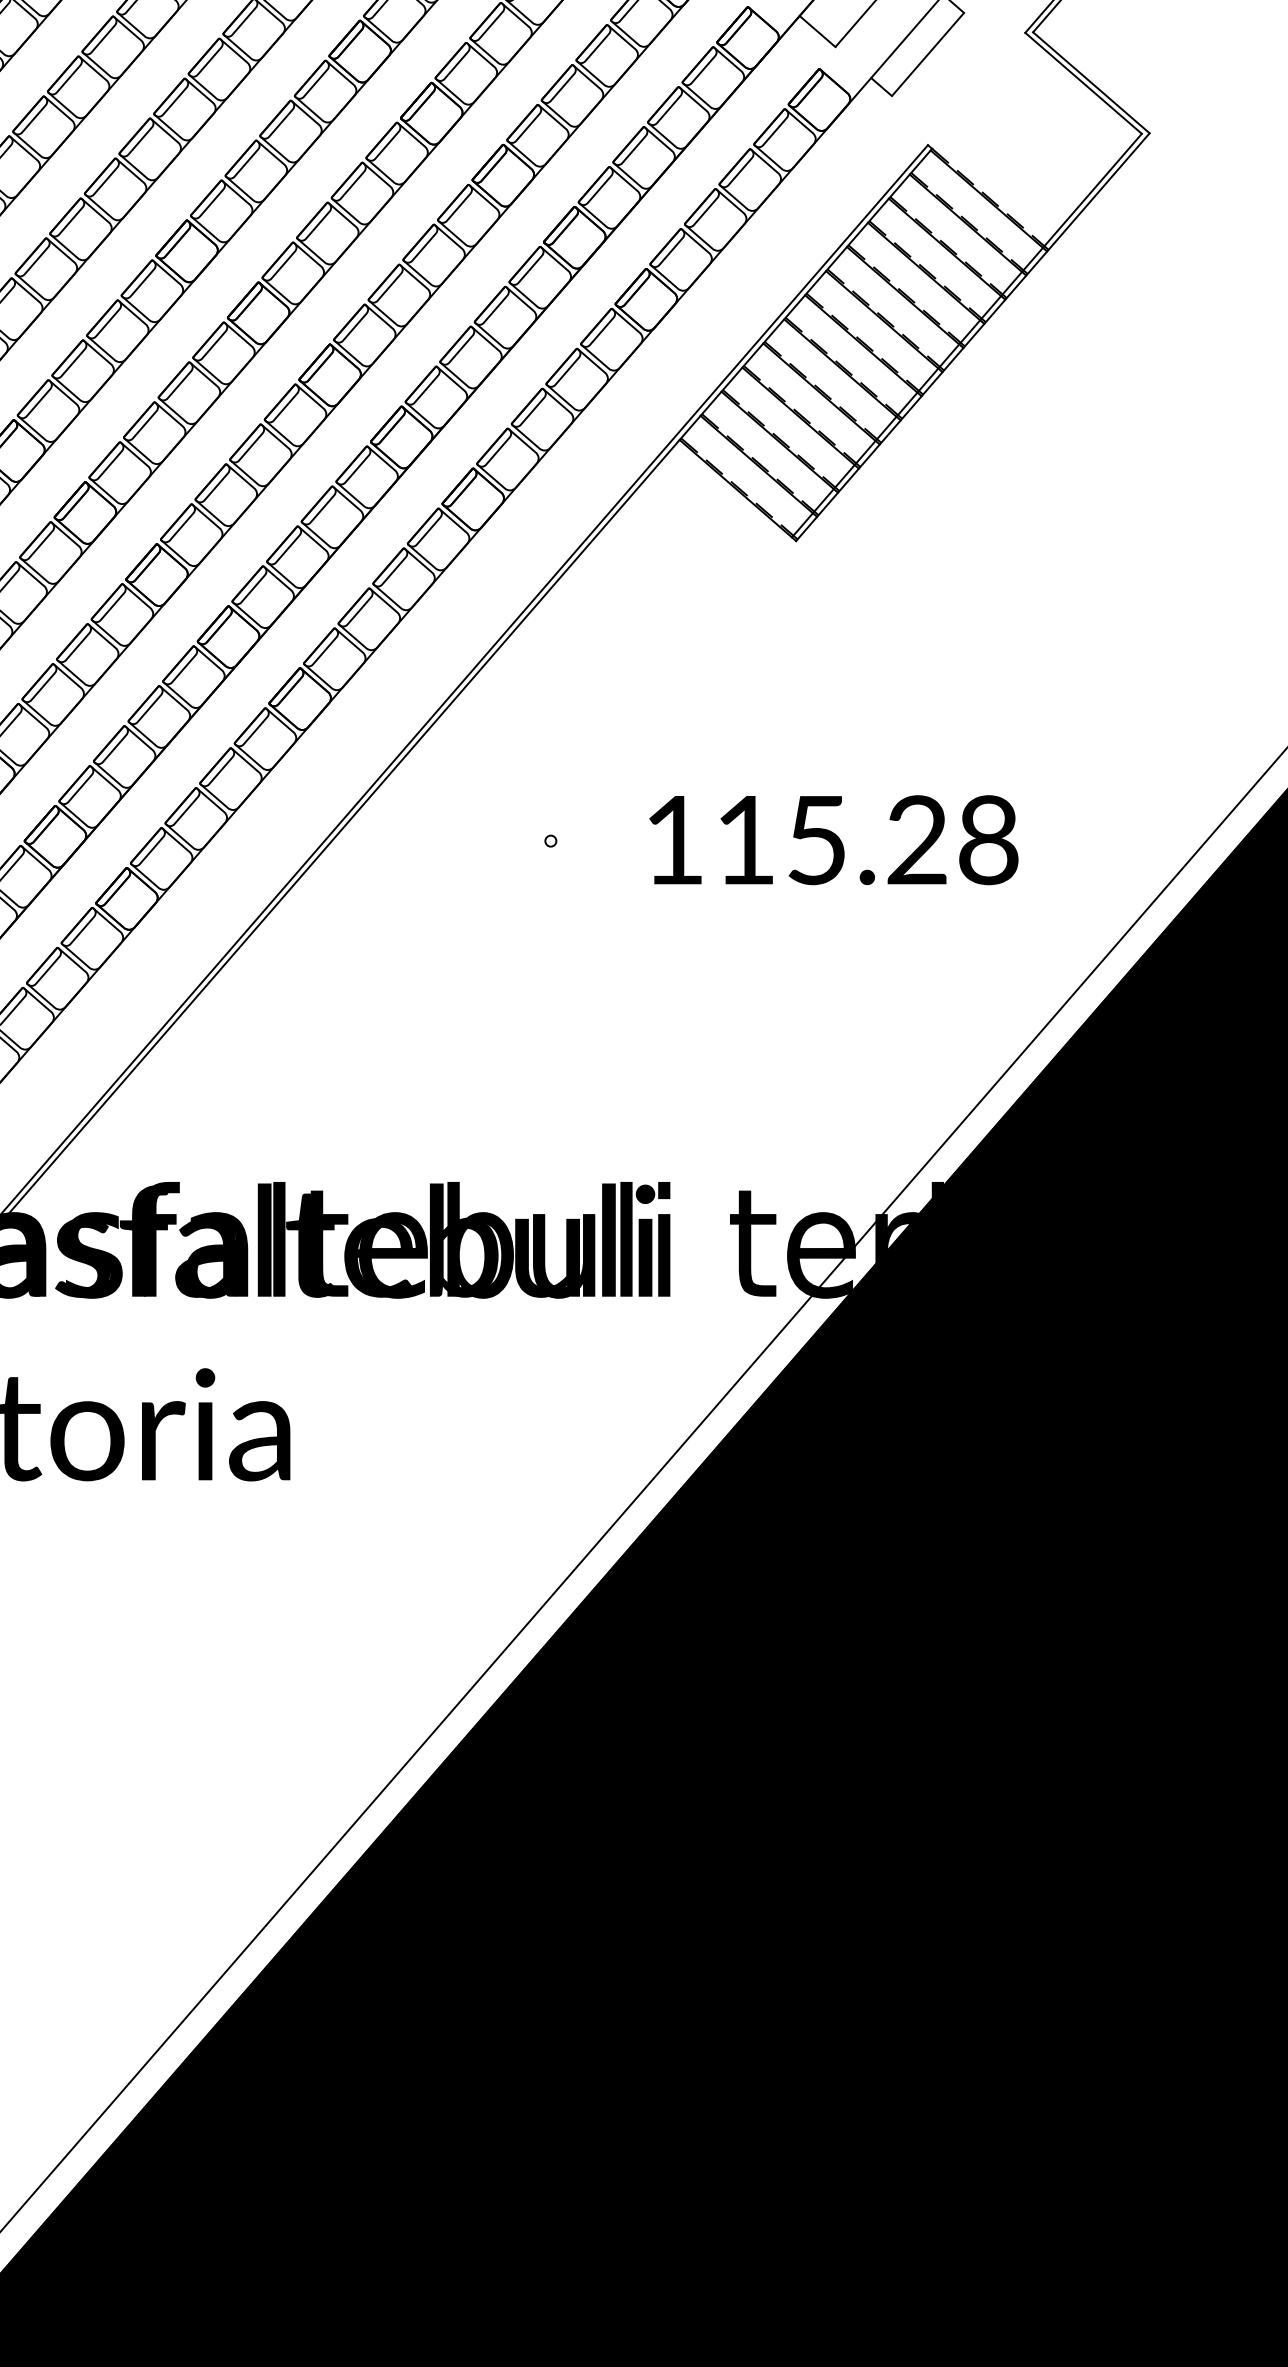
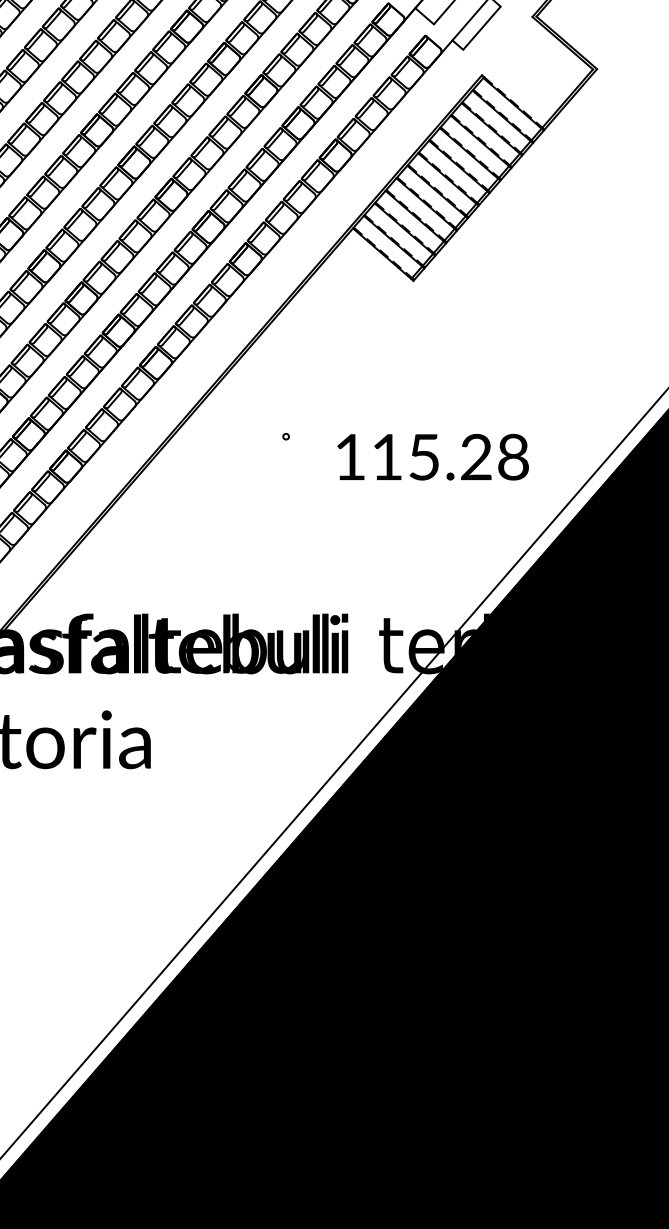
text: (832, 838) -> (432, 456), moved

